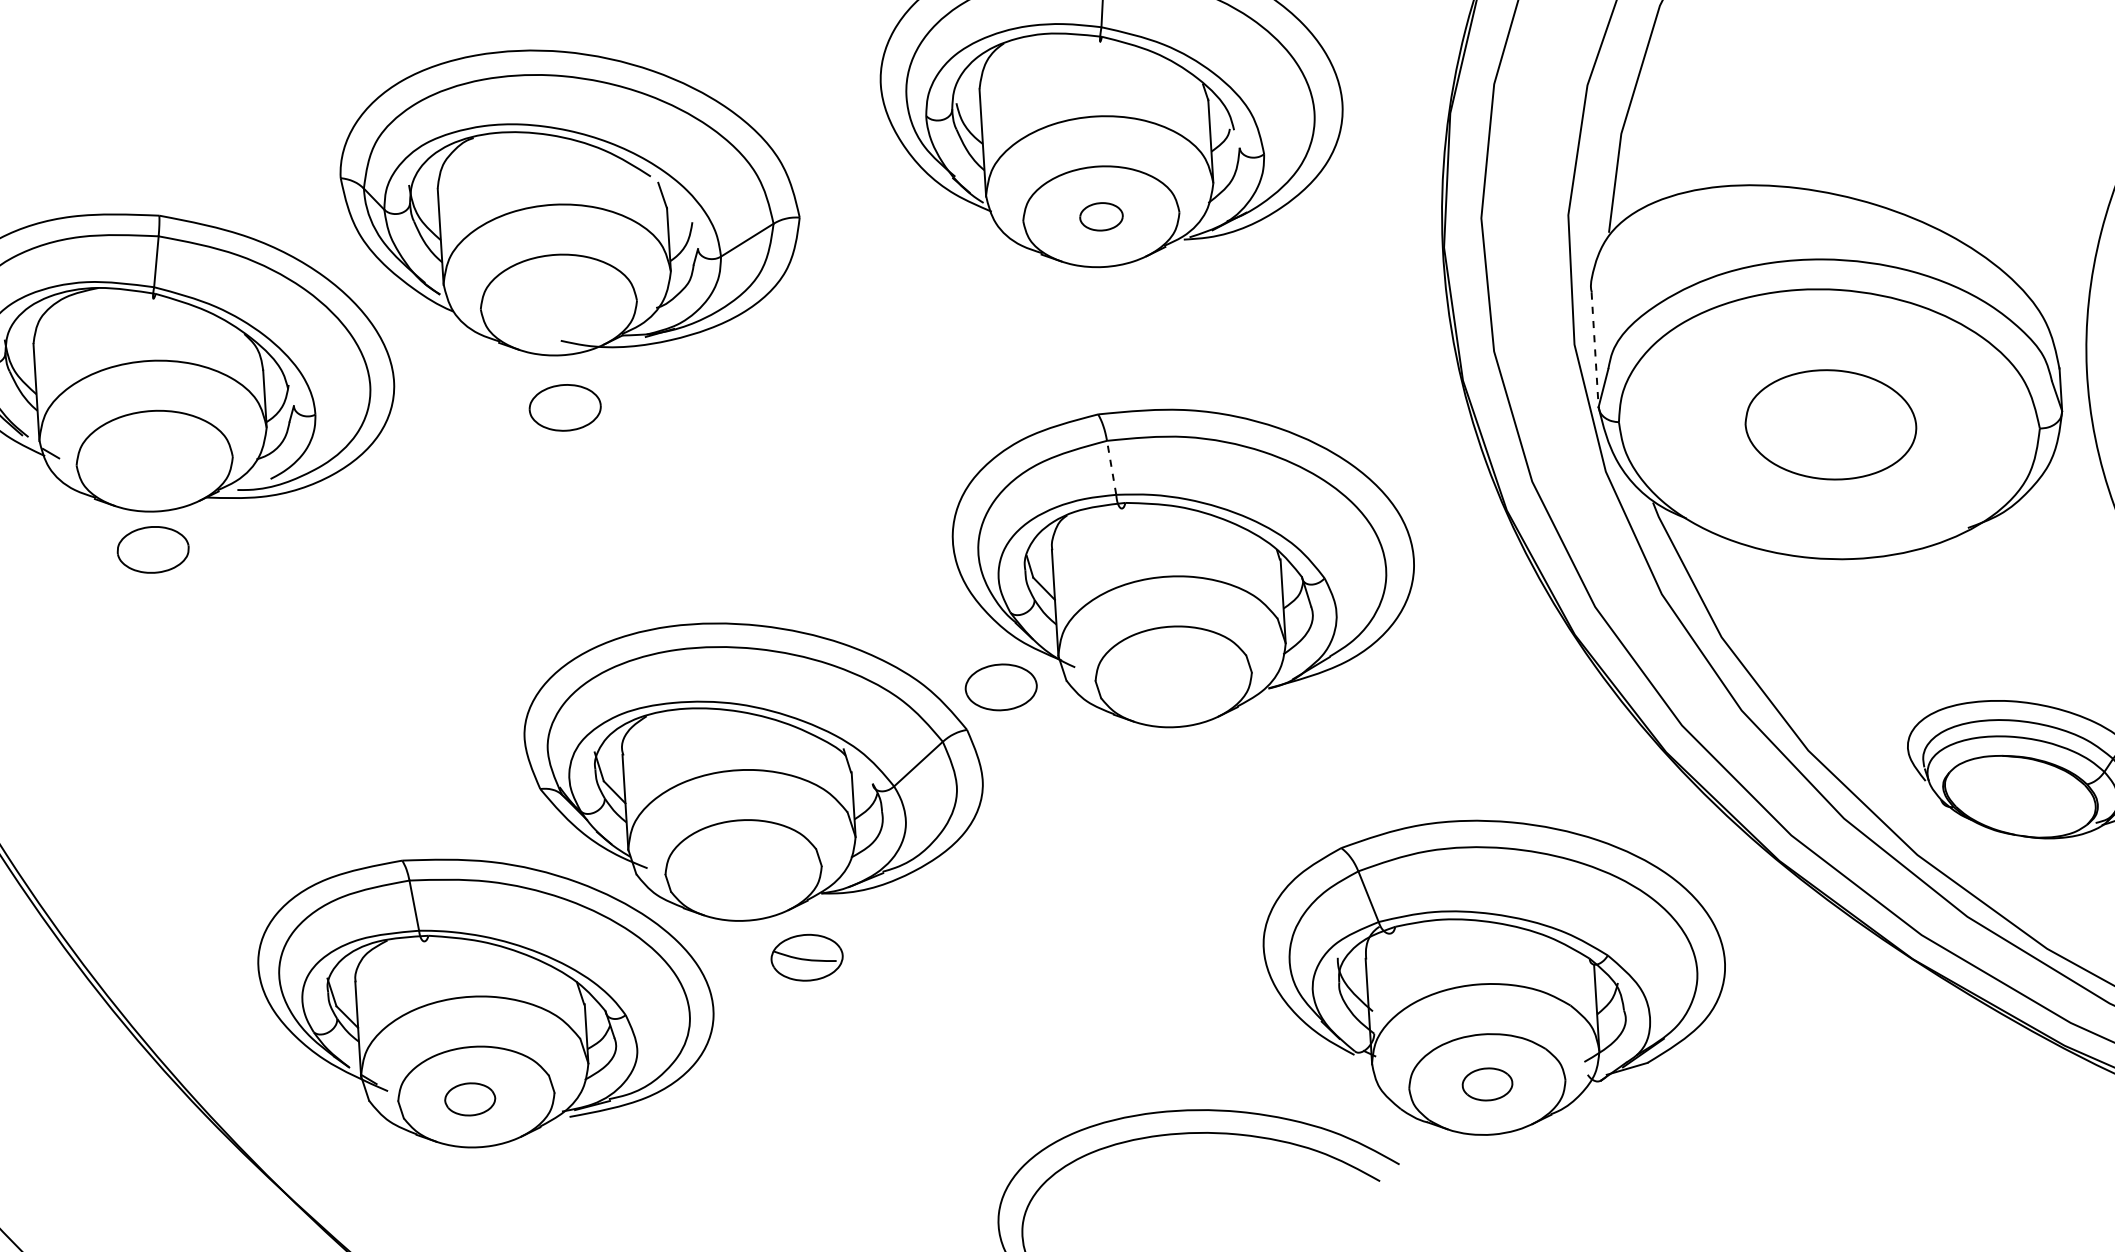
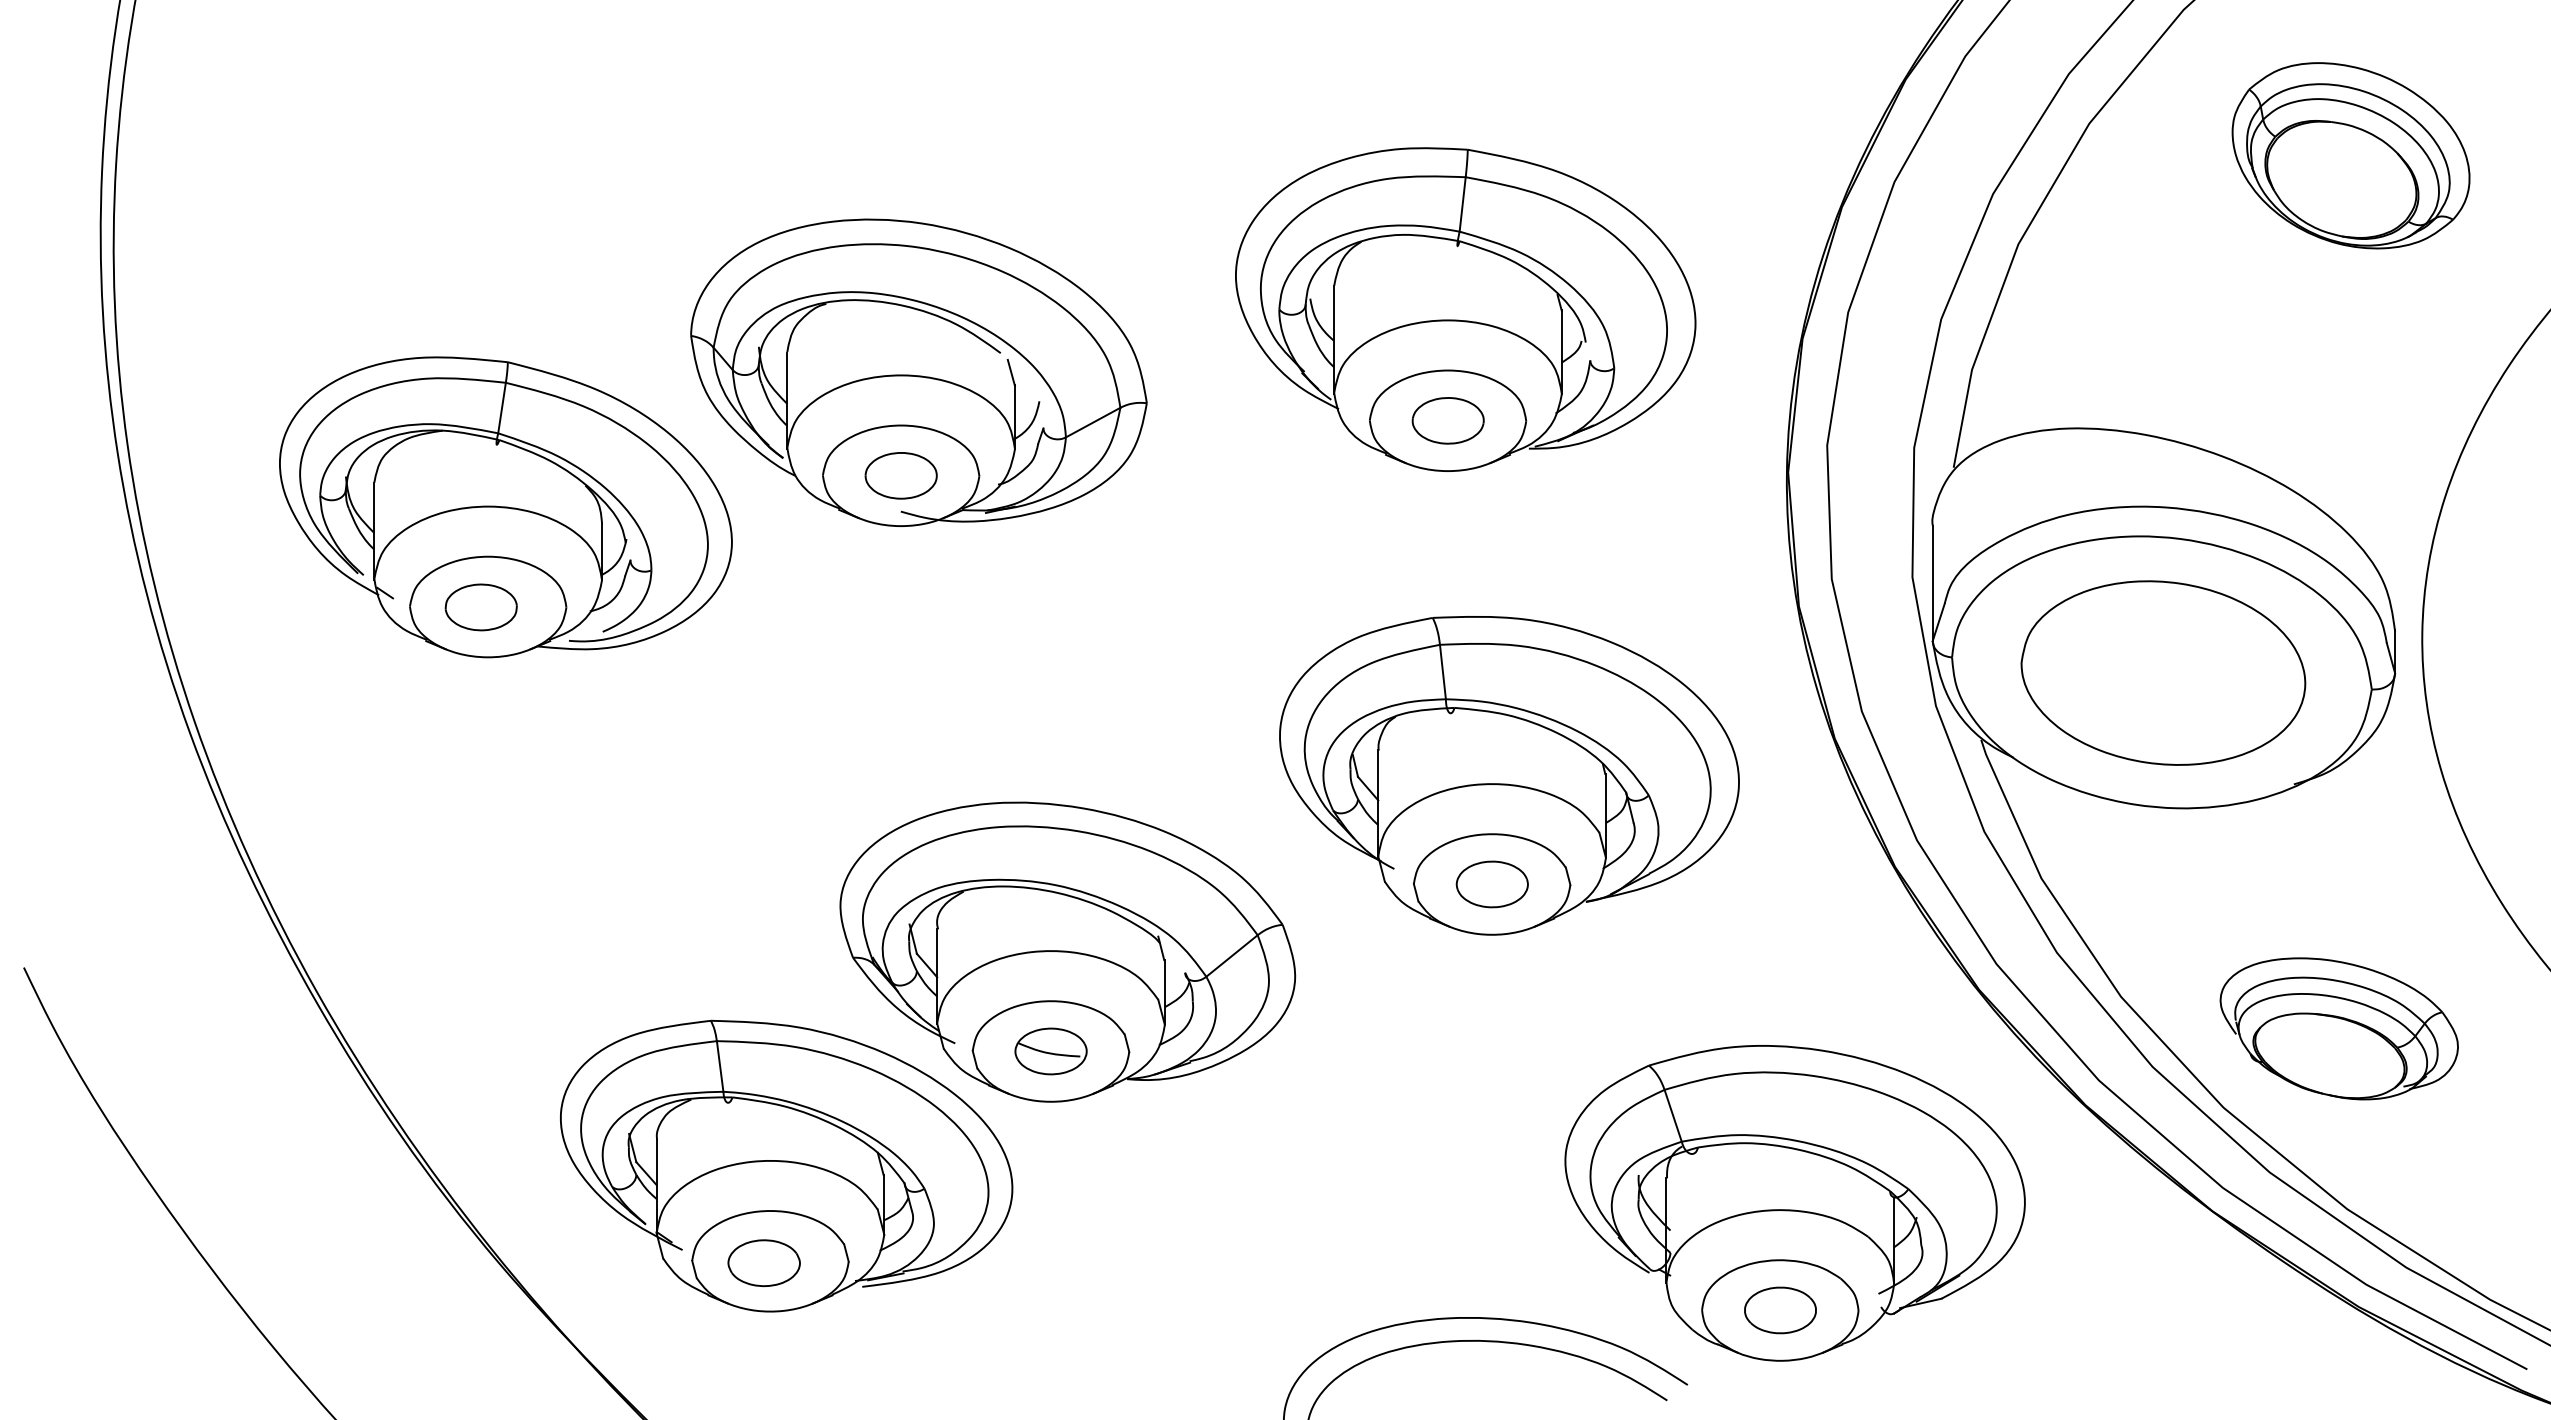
part: (1100, 216) -> (1447, 420), size x1.67
line: (1594, 350) -> (1932, 584), dashed -> solid
part: (564, 407) -> (900, 475), moved
part: (1830, 424) -> (2163, 672), size x1.67
line: (1111, 468) -> (1442, 672), dashed -> solid
part: (152, 550) -> (480, 607), moved
part: (1000, 687) -> (1491, 884), moved
part: (806, 957) -> (1050, 1051), moved
part: (1487, 1084) -> (1780, 1310), size x1.43
part: (469, 1099) -> (763, 1263), size x1.43

